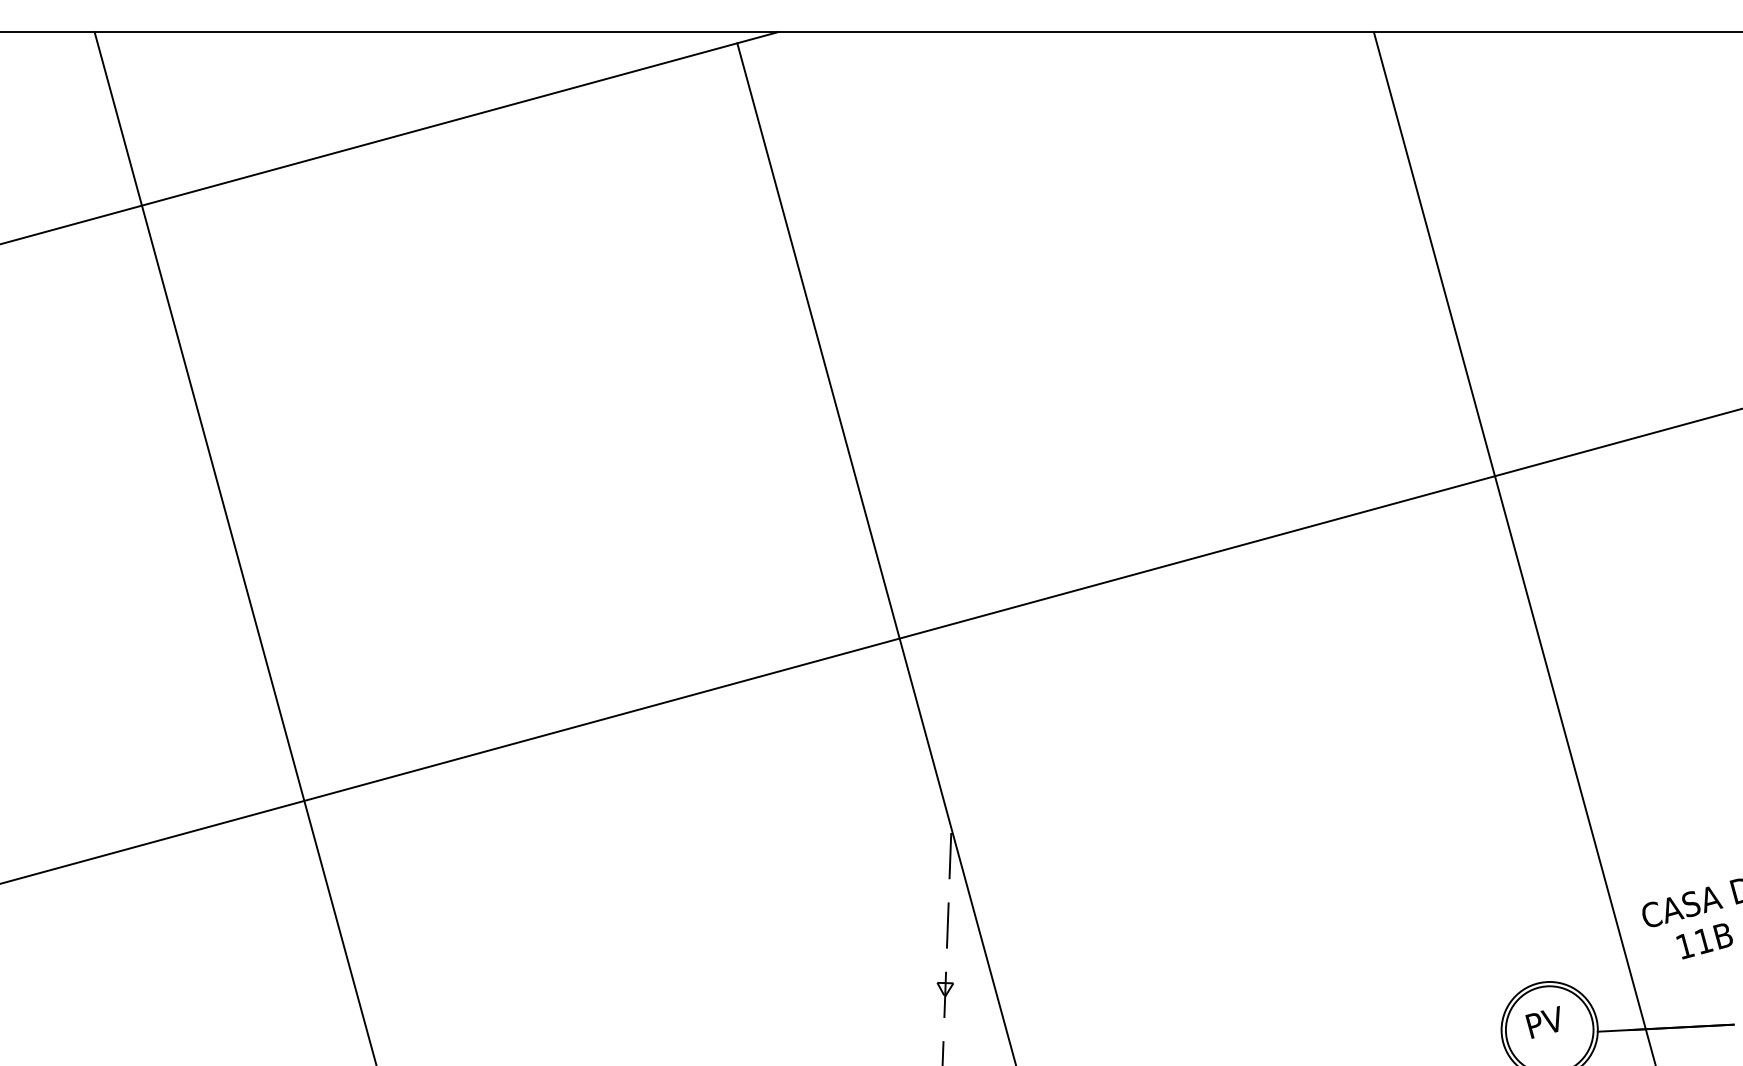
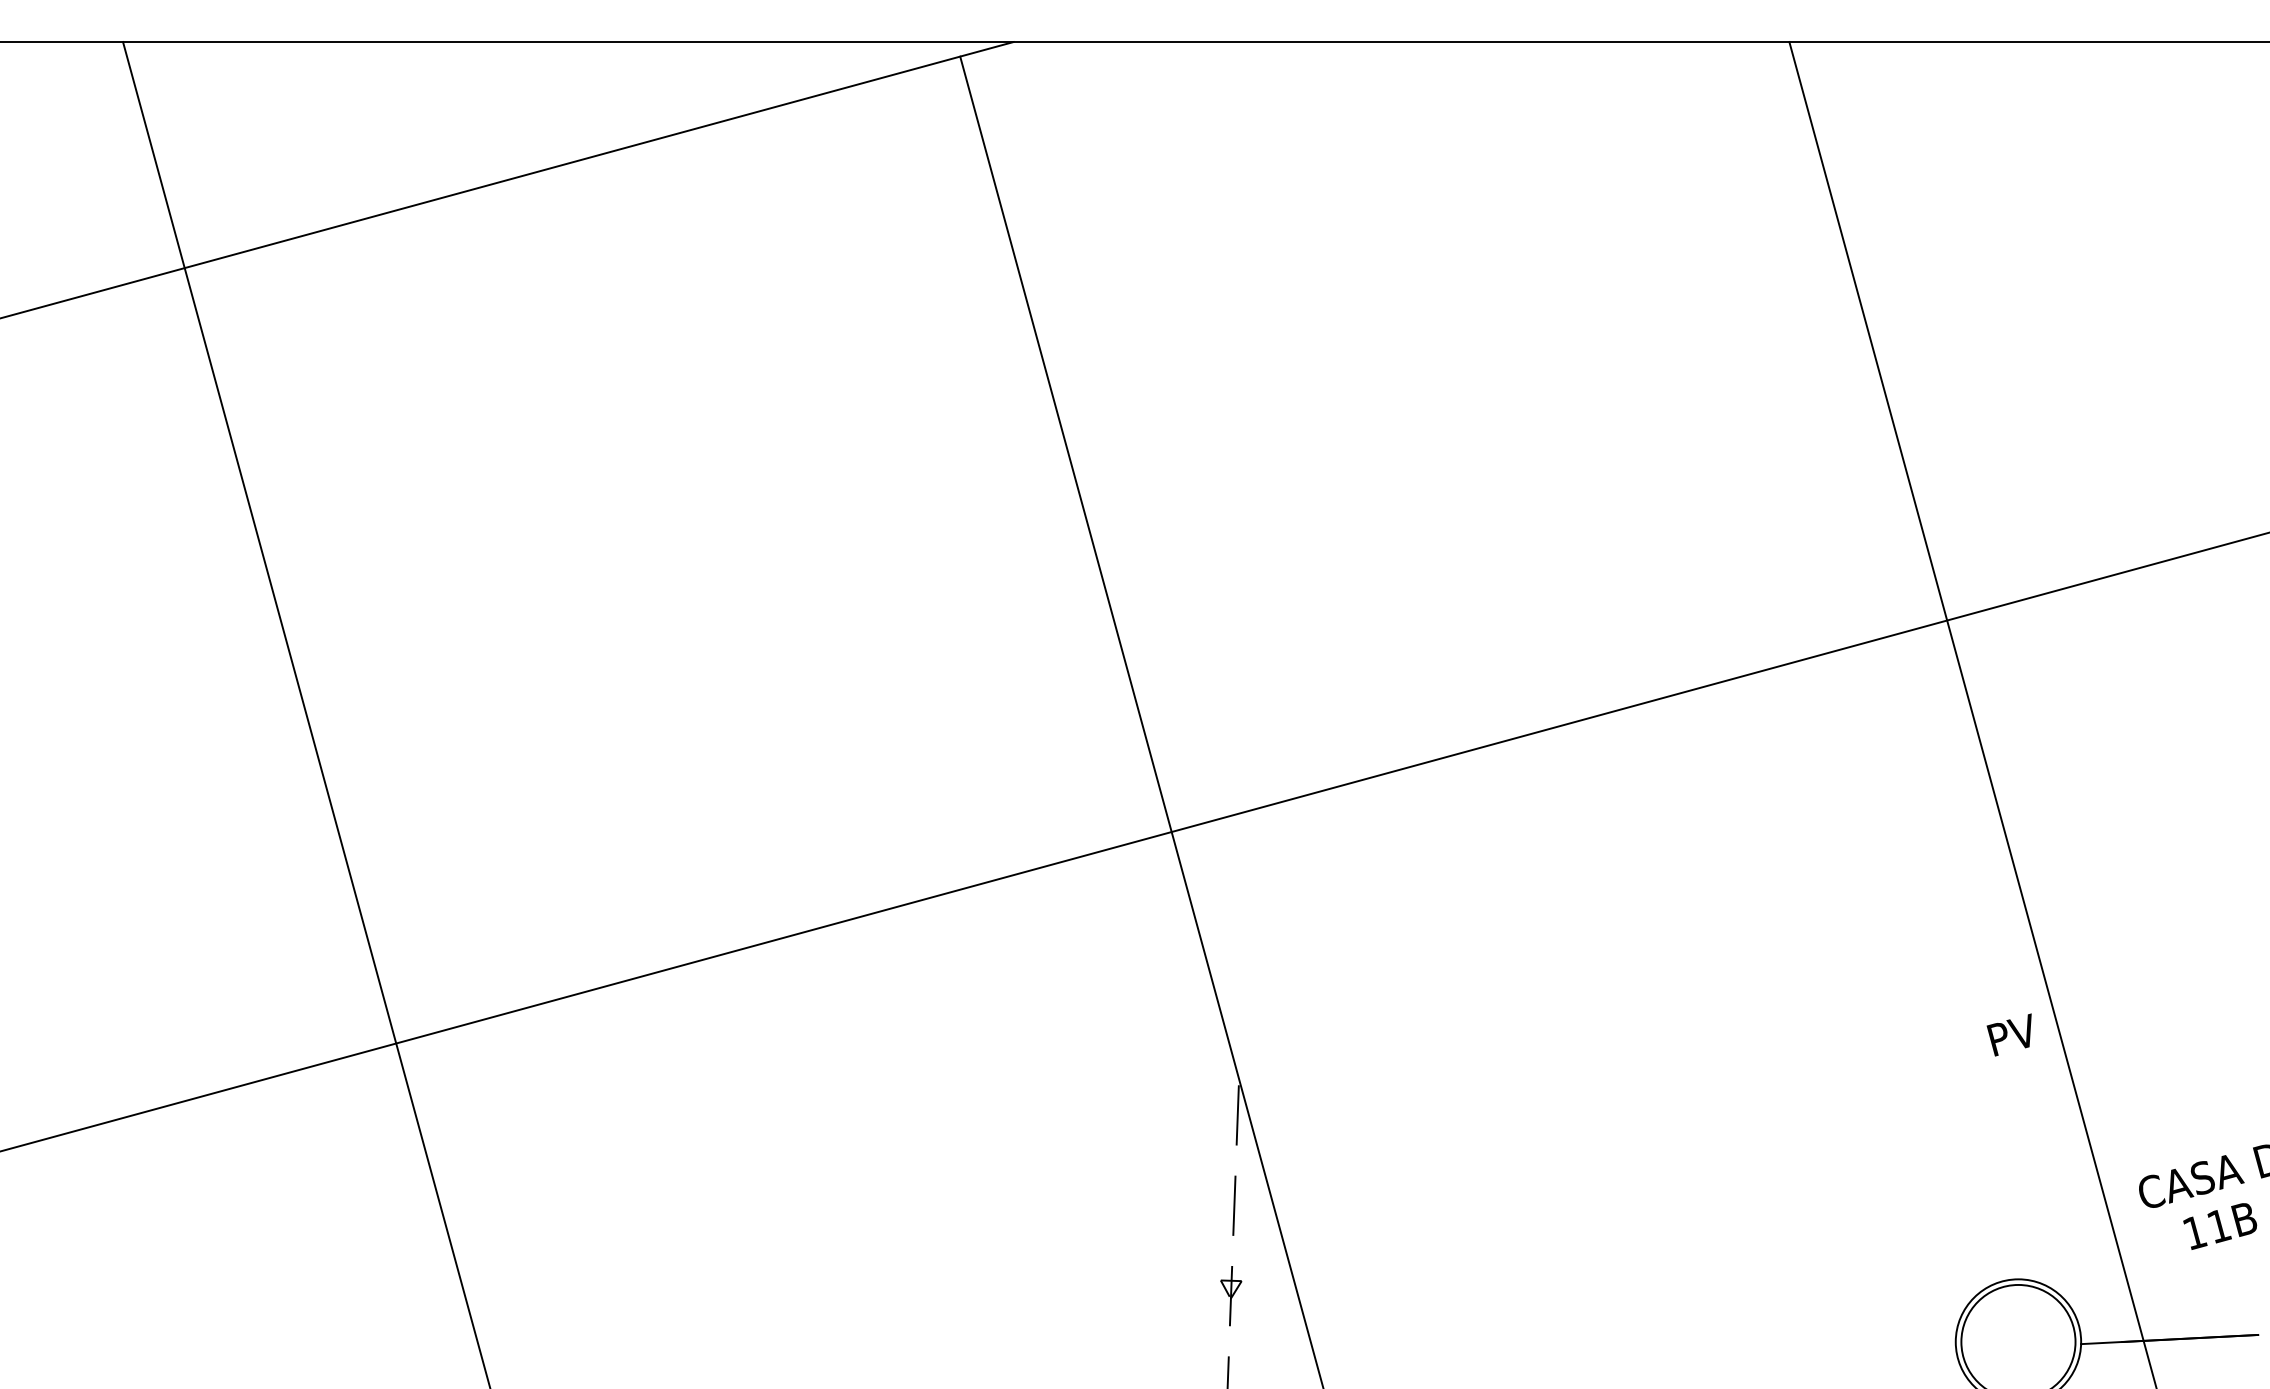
text: (1542, 1022) -> (2009, 1035), moved

